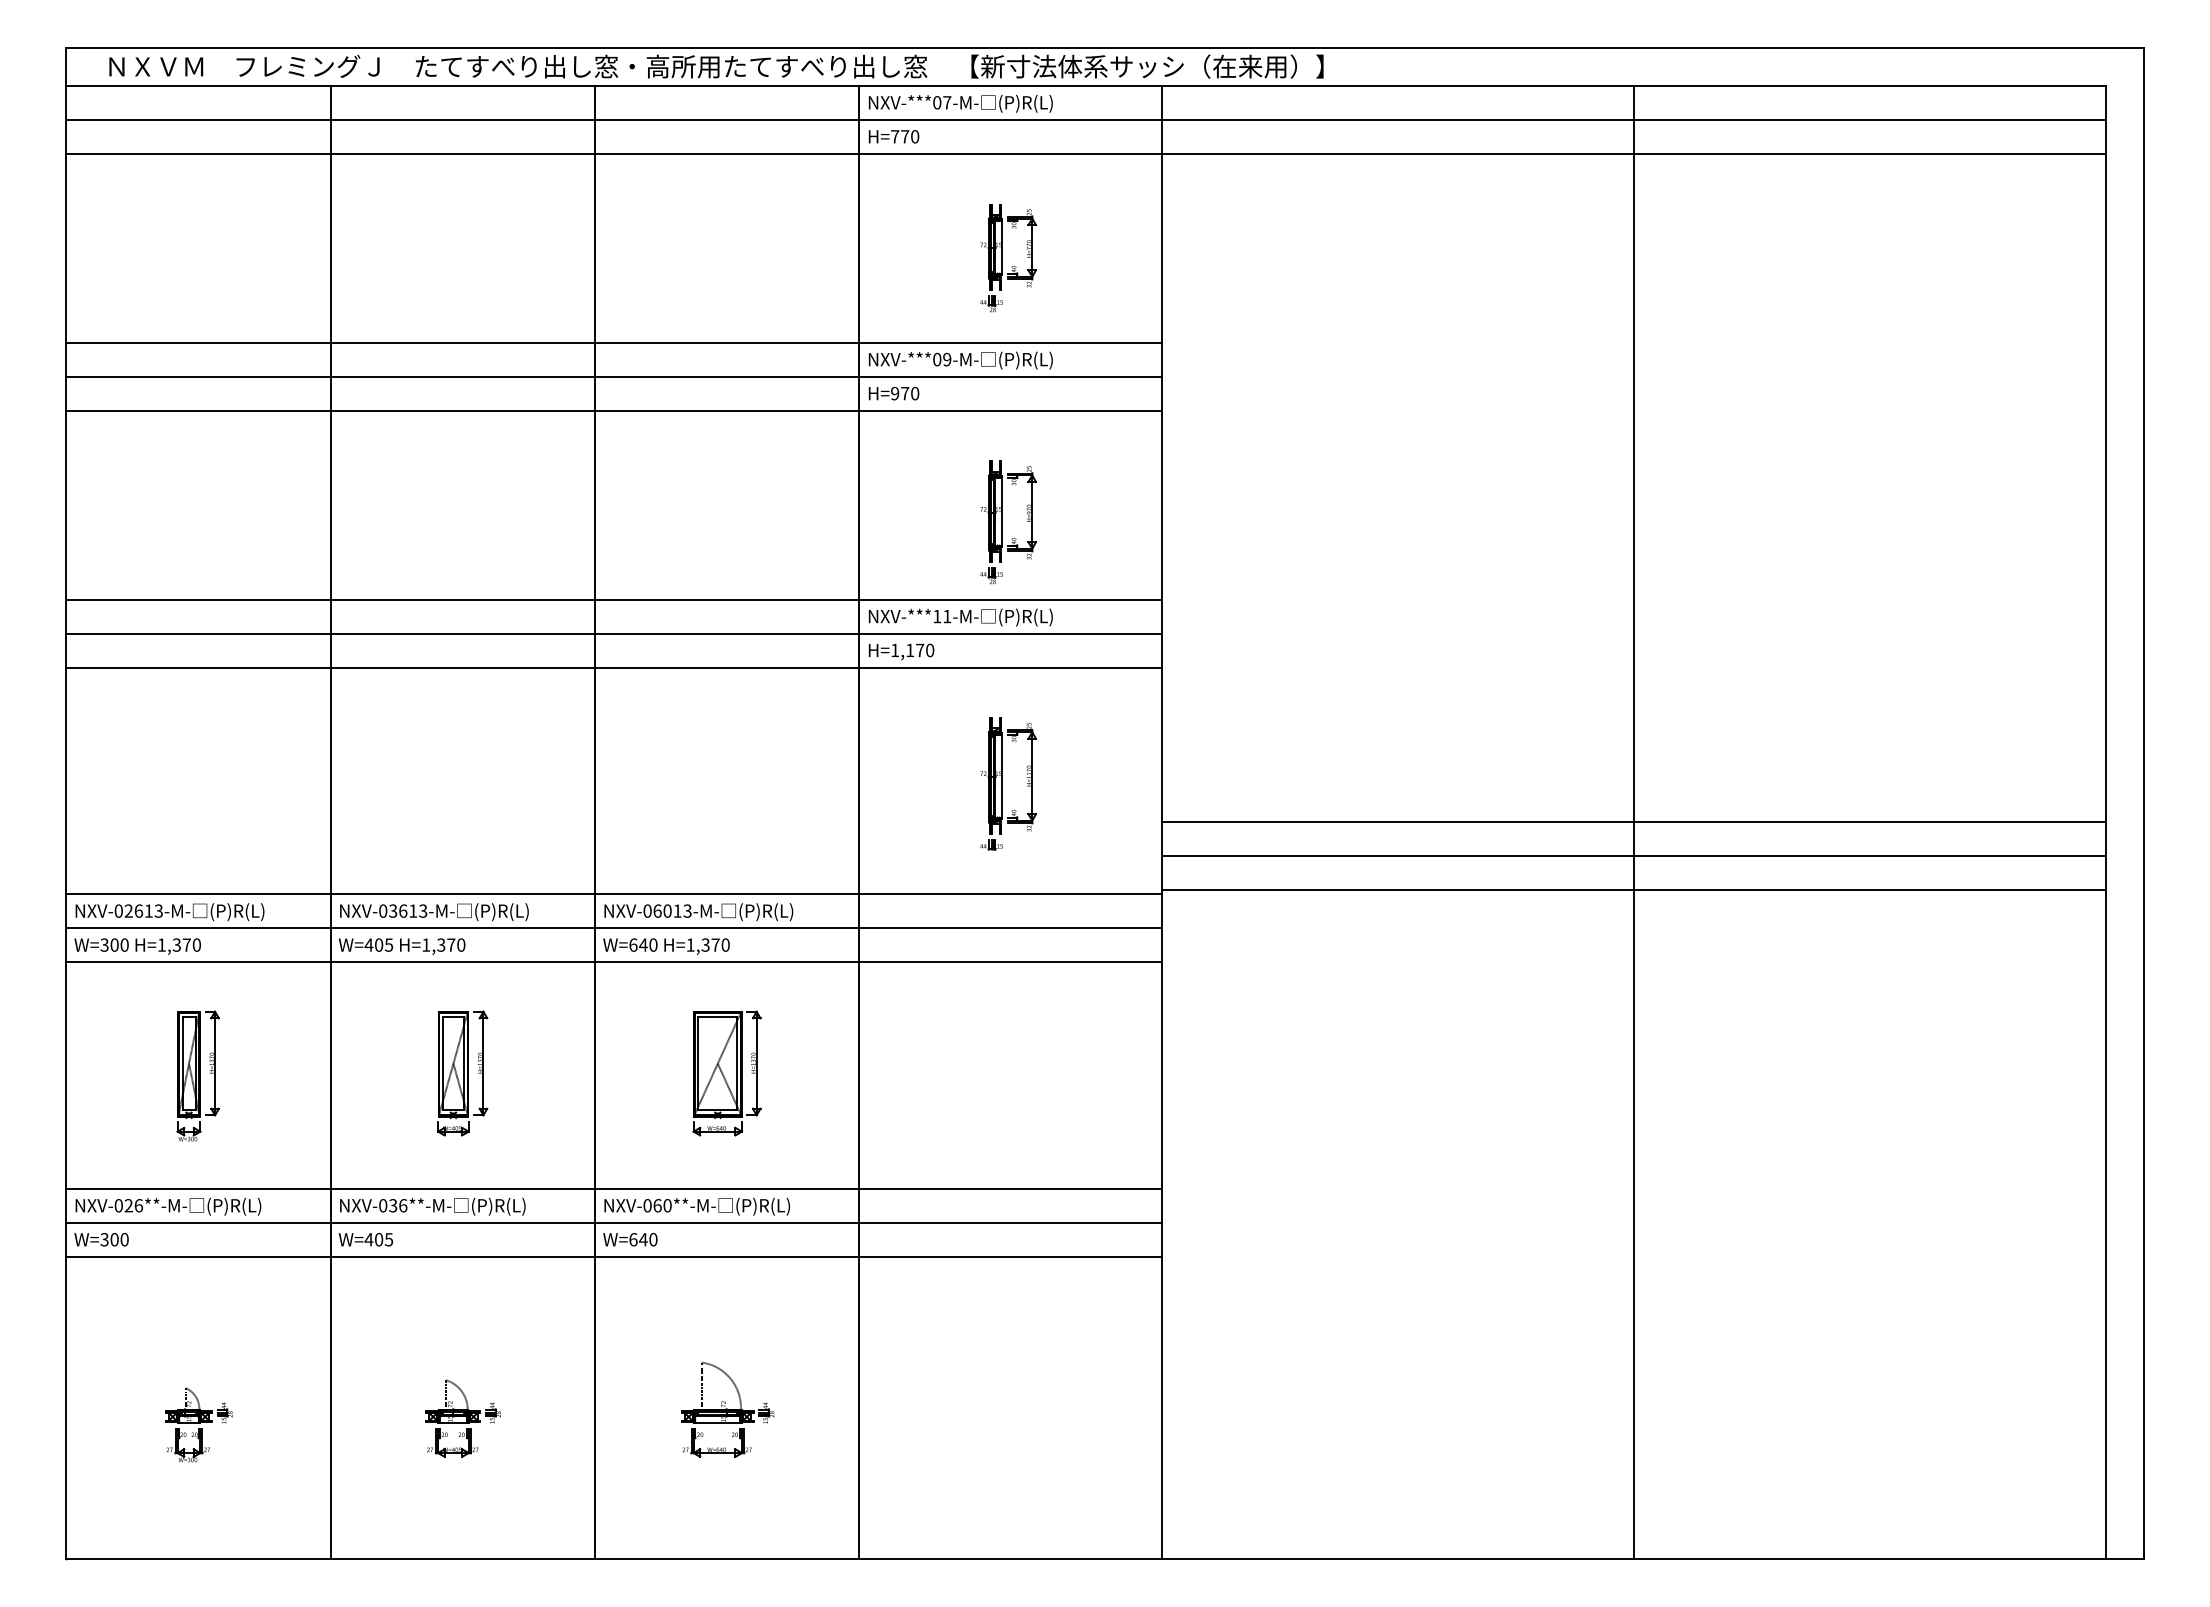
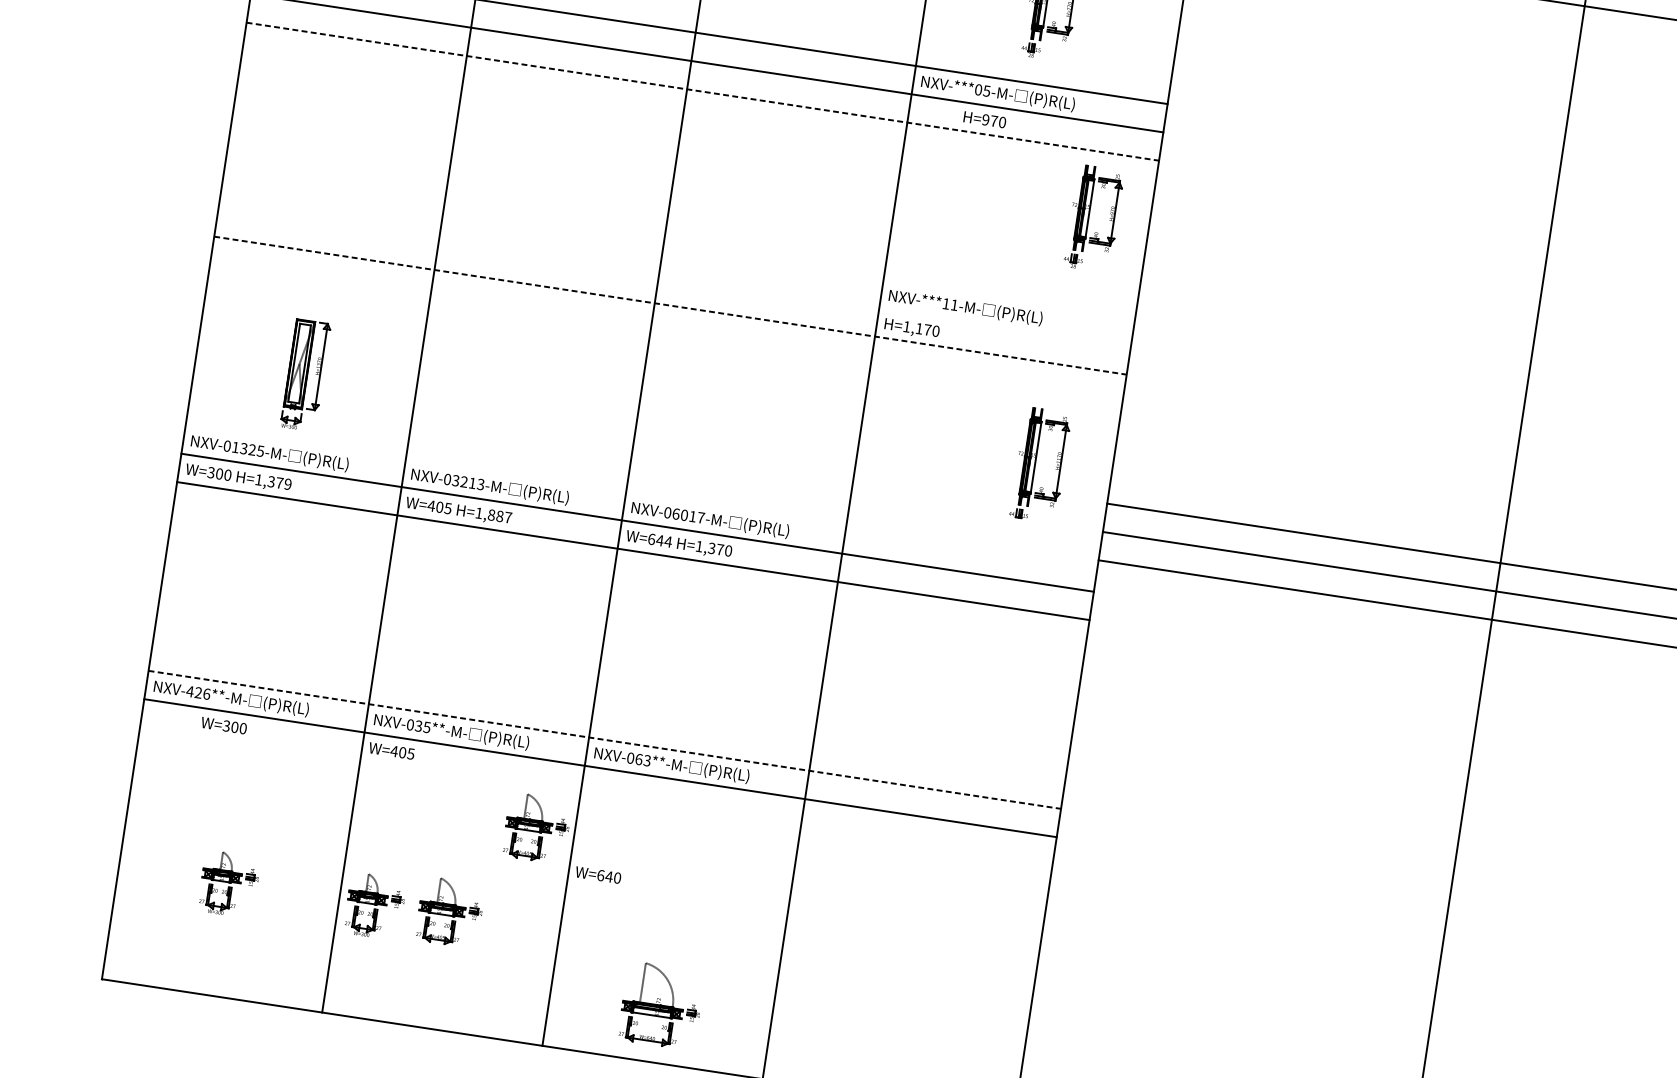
text: (947, 359) -> (987, 91), NXV-***09-M- -> NXV-***05-M-
text: (893, 393) -> (984, 119), moved
line: (613, 410) -> (702, 91), solid -> dashed
part: (1008, 522) -> (1093, 218), moved
line: (613, 599) -> (678, 248), removed
line: (613, 633) -> (674, 277), removed
line: (613, 667) -> (670, 305), solid -> dashed
part: (1008, 783) -> (1040, 464), moved
line: (613, 894) -> (641, 494), removed
text: (143, 910) -> (247, 448), NXV-02613-M- -> NXV-01325-M-
text: (403, 910) -> (464, 481), NXV-03613-M- -> NXV-03213-M-
text: (687, 910) -> (701, 517), NXV-06013-M- -> NXV-06017-M-
text: (196, 944) -> (287, 483), H=1,370 -> H=1,379
text: (451, 944) -> (500, 515), H=1,370 -> H=1,887
text: (652, 944) -> (667, 541), W=640 -> W=644
part: (462, 1073) -> (493, 624), removed
part: (726, 1073) -> (713, 658), removed
part: (197, 1075) -> (305, 374), moved
line: (613, 1188) -> (604, 739), solid -> dashed
text: (118, 1205) -> (189, 691), NXV-026**-M- -> NXV-426**-M-
text: (403, 1205) -> (427, 727), NXV-036**-M- -> NXV-035**-M-
text: (667, 1205) -> (647, 760), NXV-060**-M- -> NXV-063**-M-
text: (101, 1239) -> (224, 725), moved
text: (630, 1239) -> (598, 875), moved
line: (613, 1256) -> (595, 796), removed
part: (549, 1304) -> (536, 828), added
part: (727, 1409) -> (661, 1005), moved
part: (373, 1424) -> (374, 905), added

